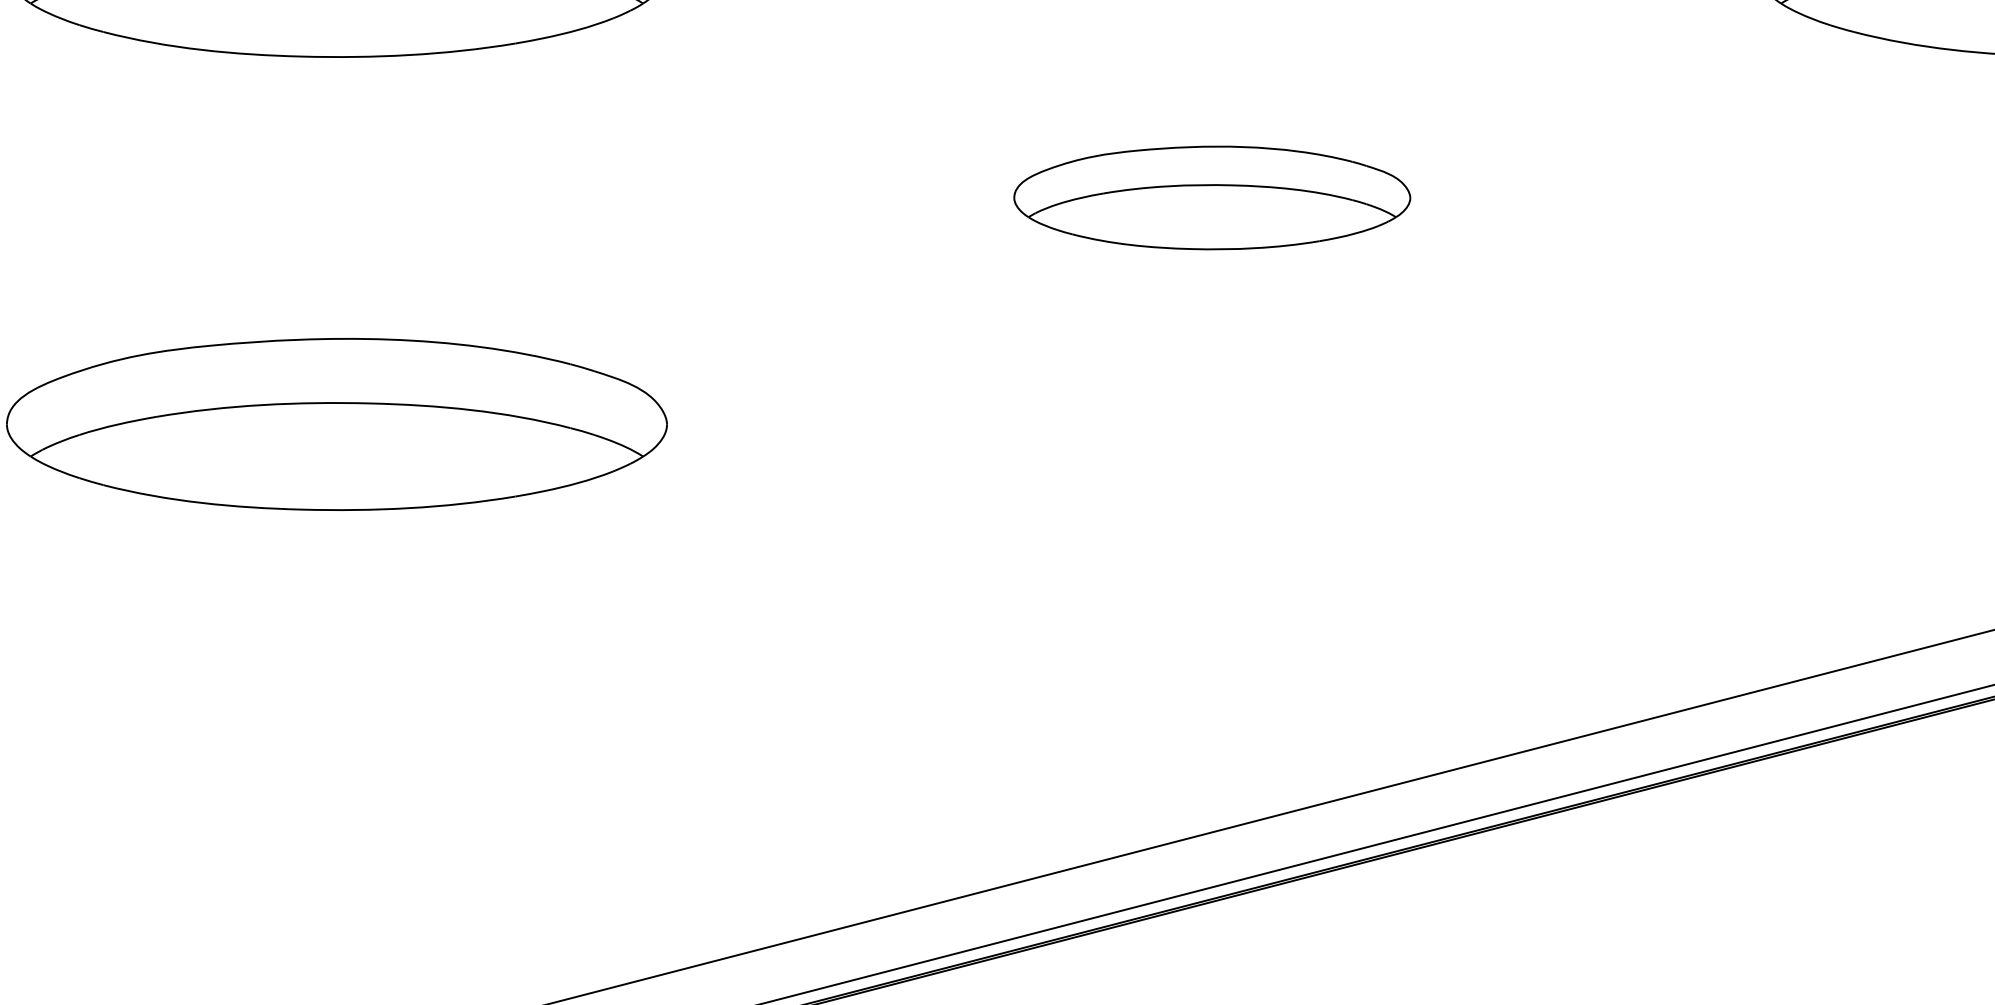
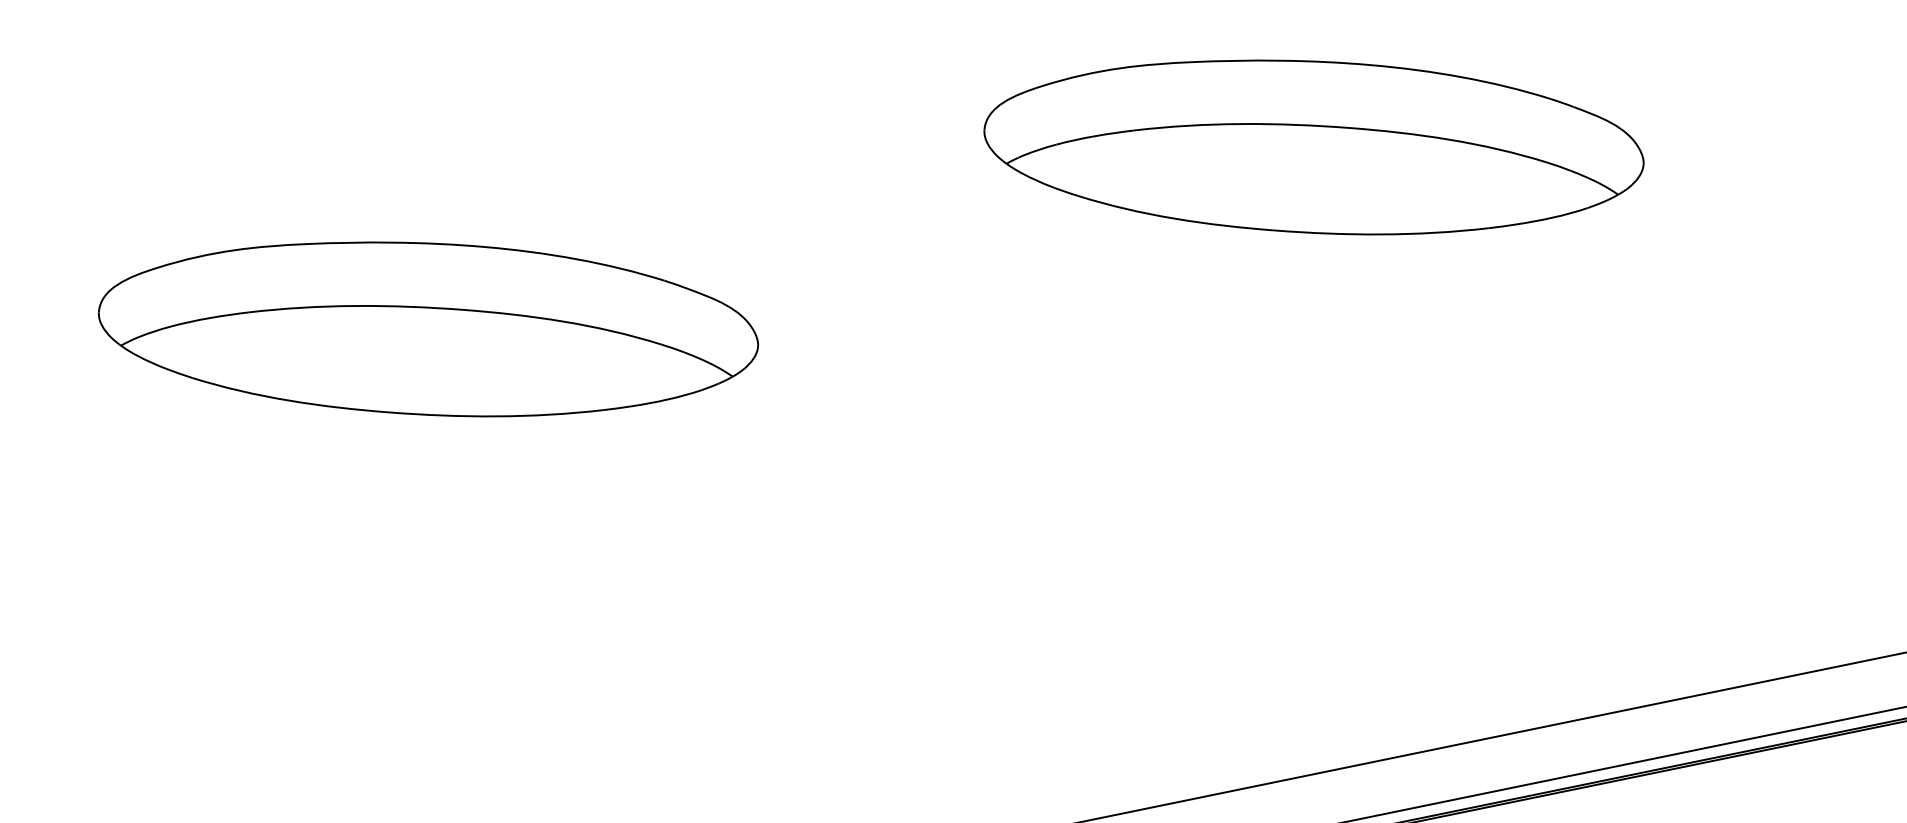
part: (1212, 197) -> (1314, 146), size x1.67

